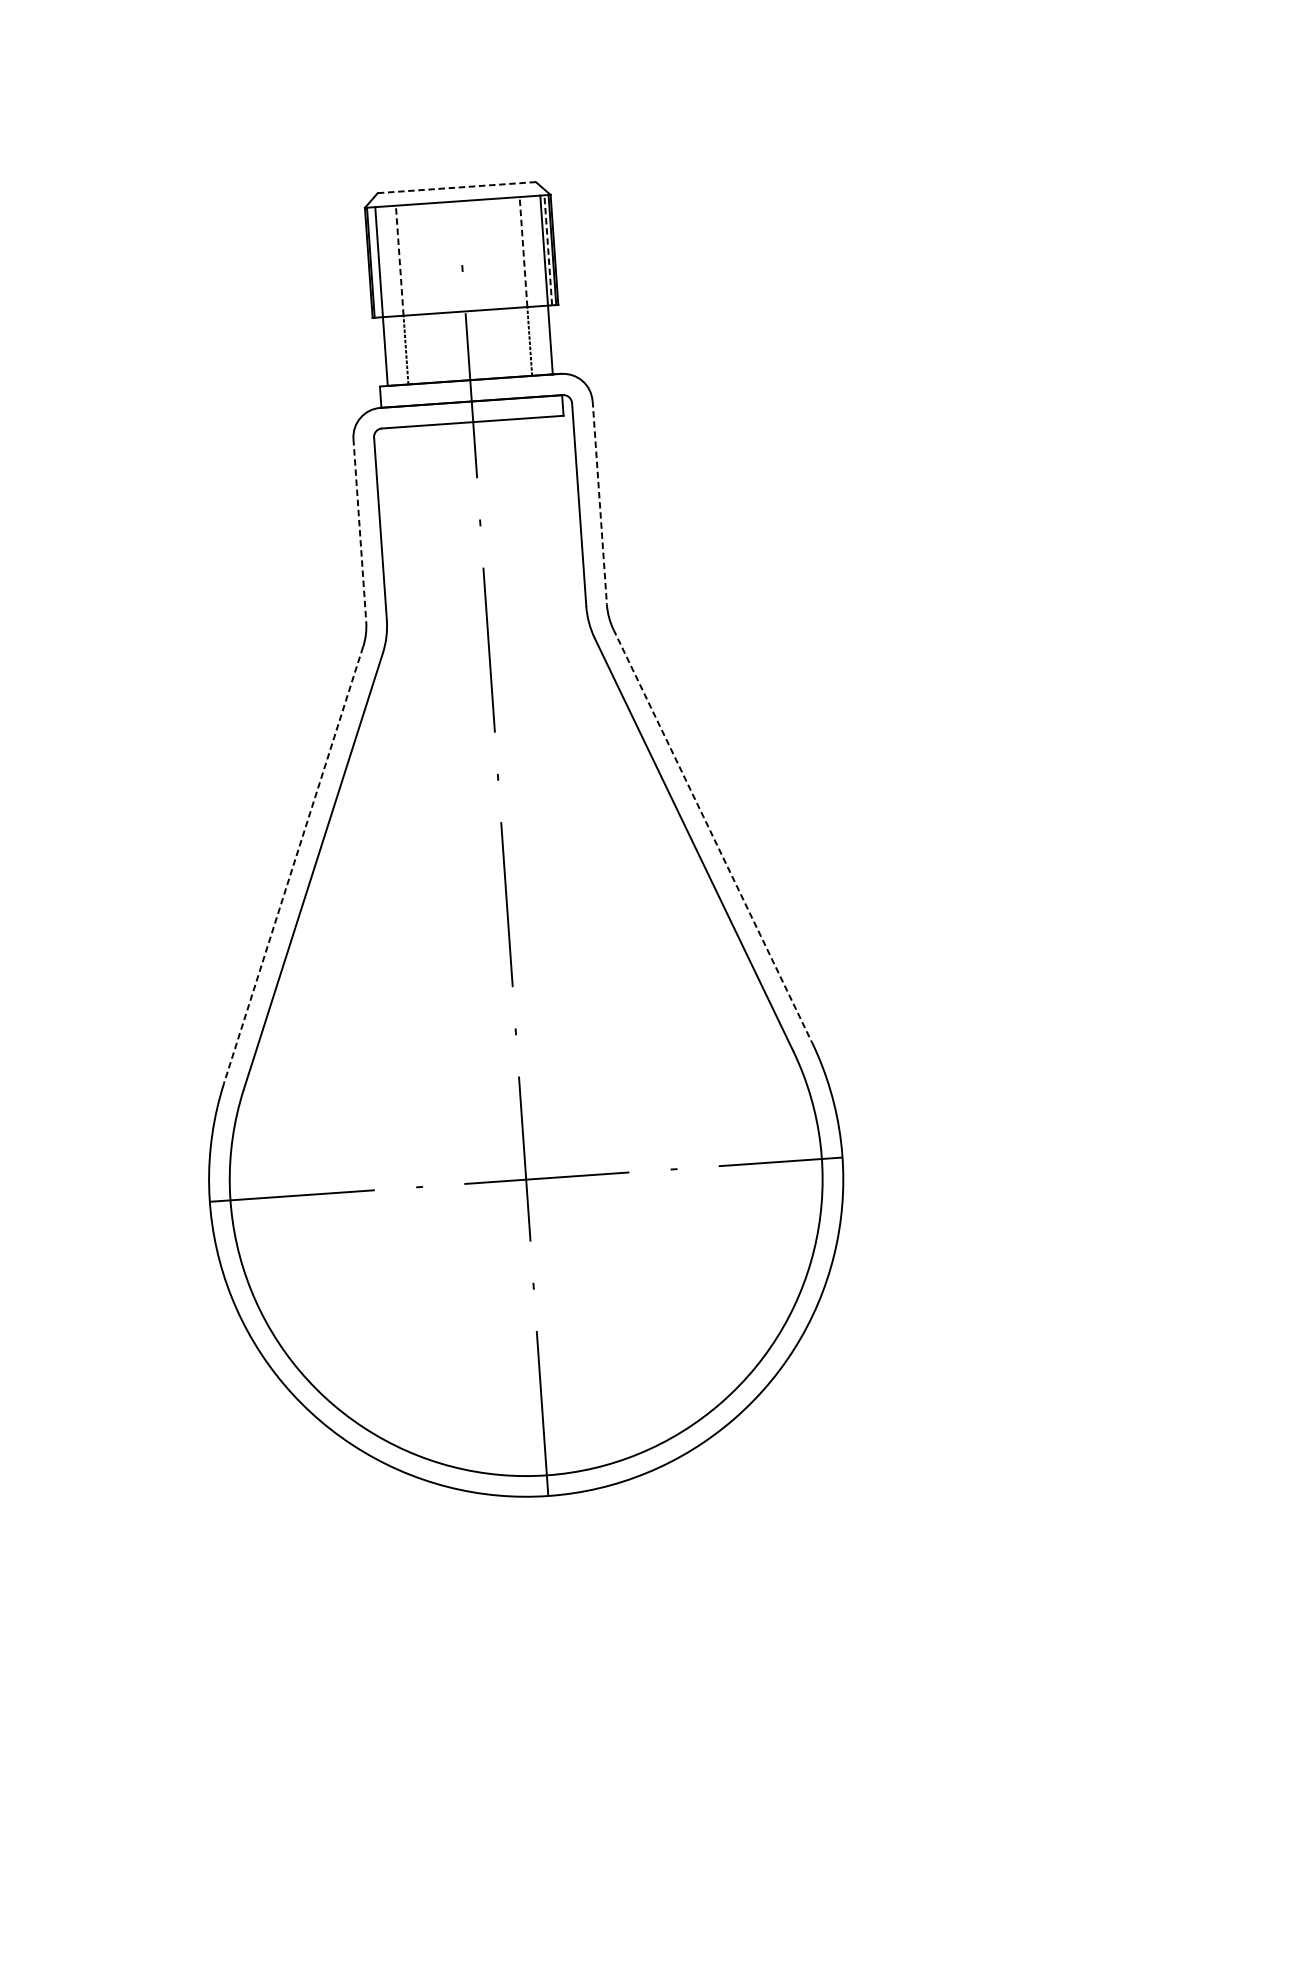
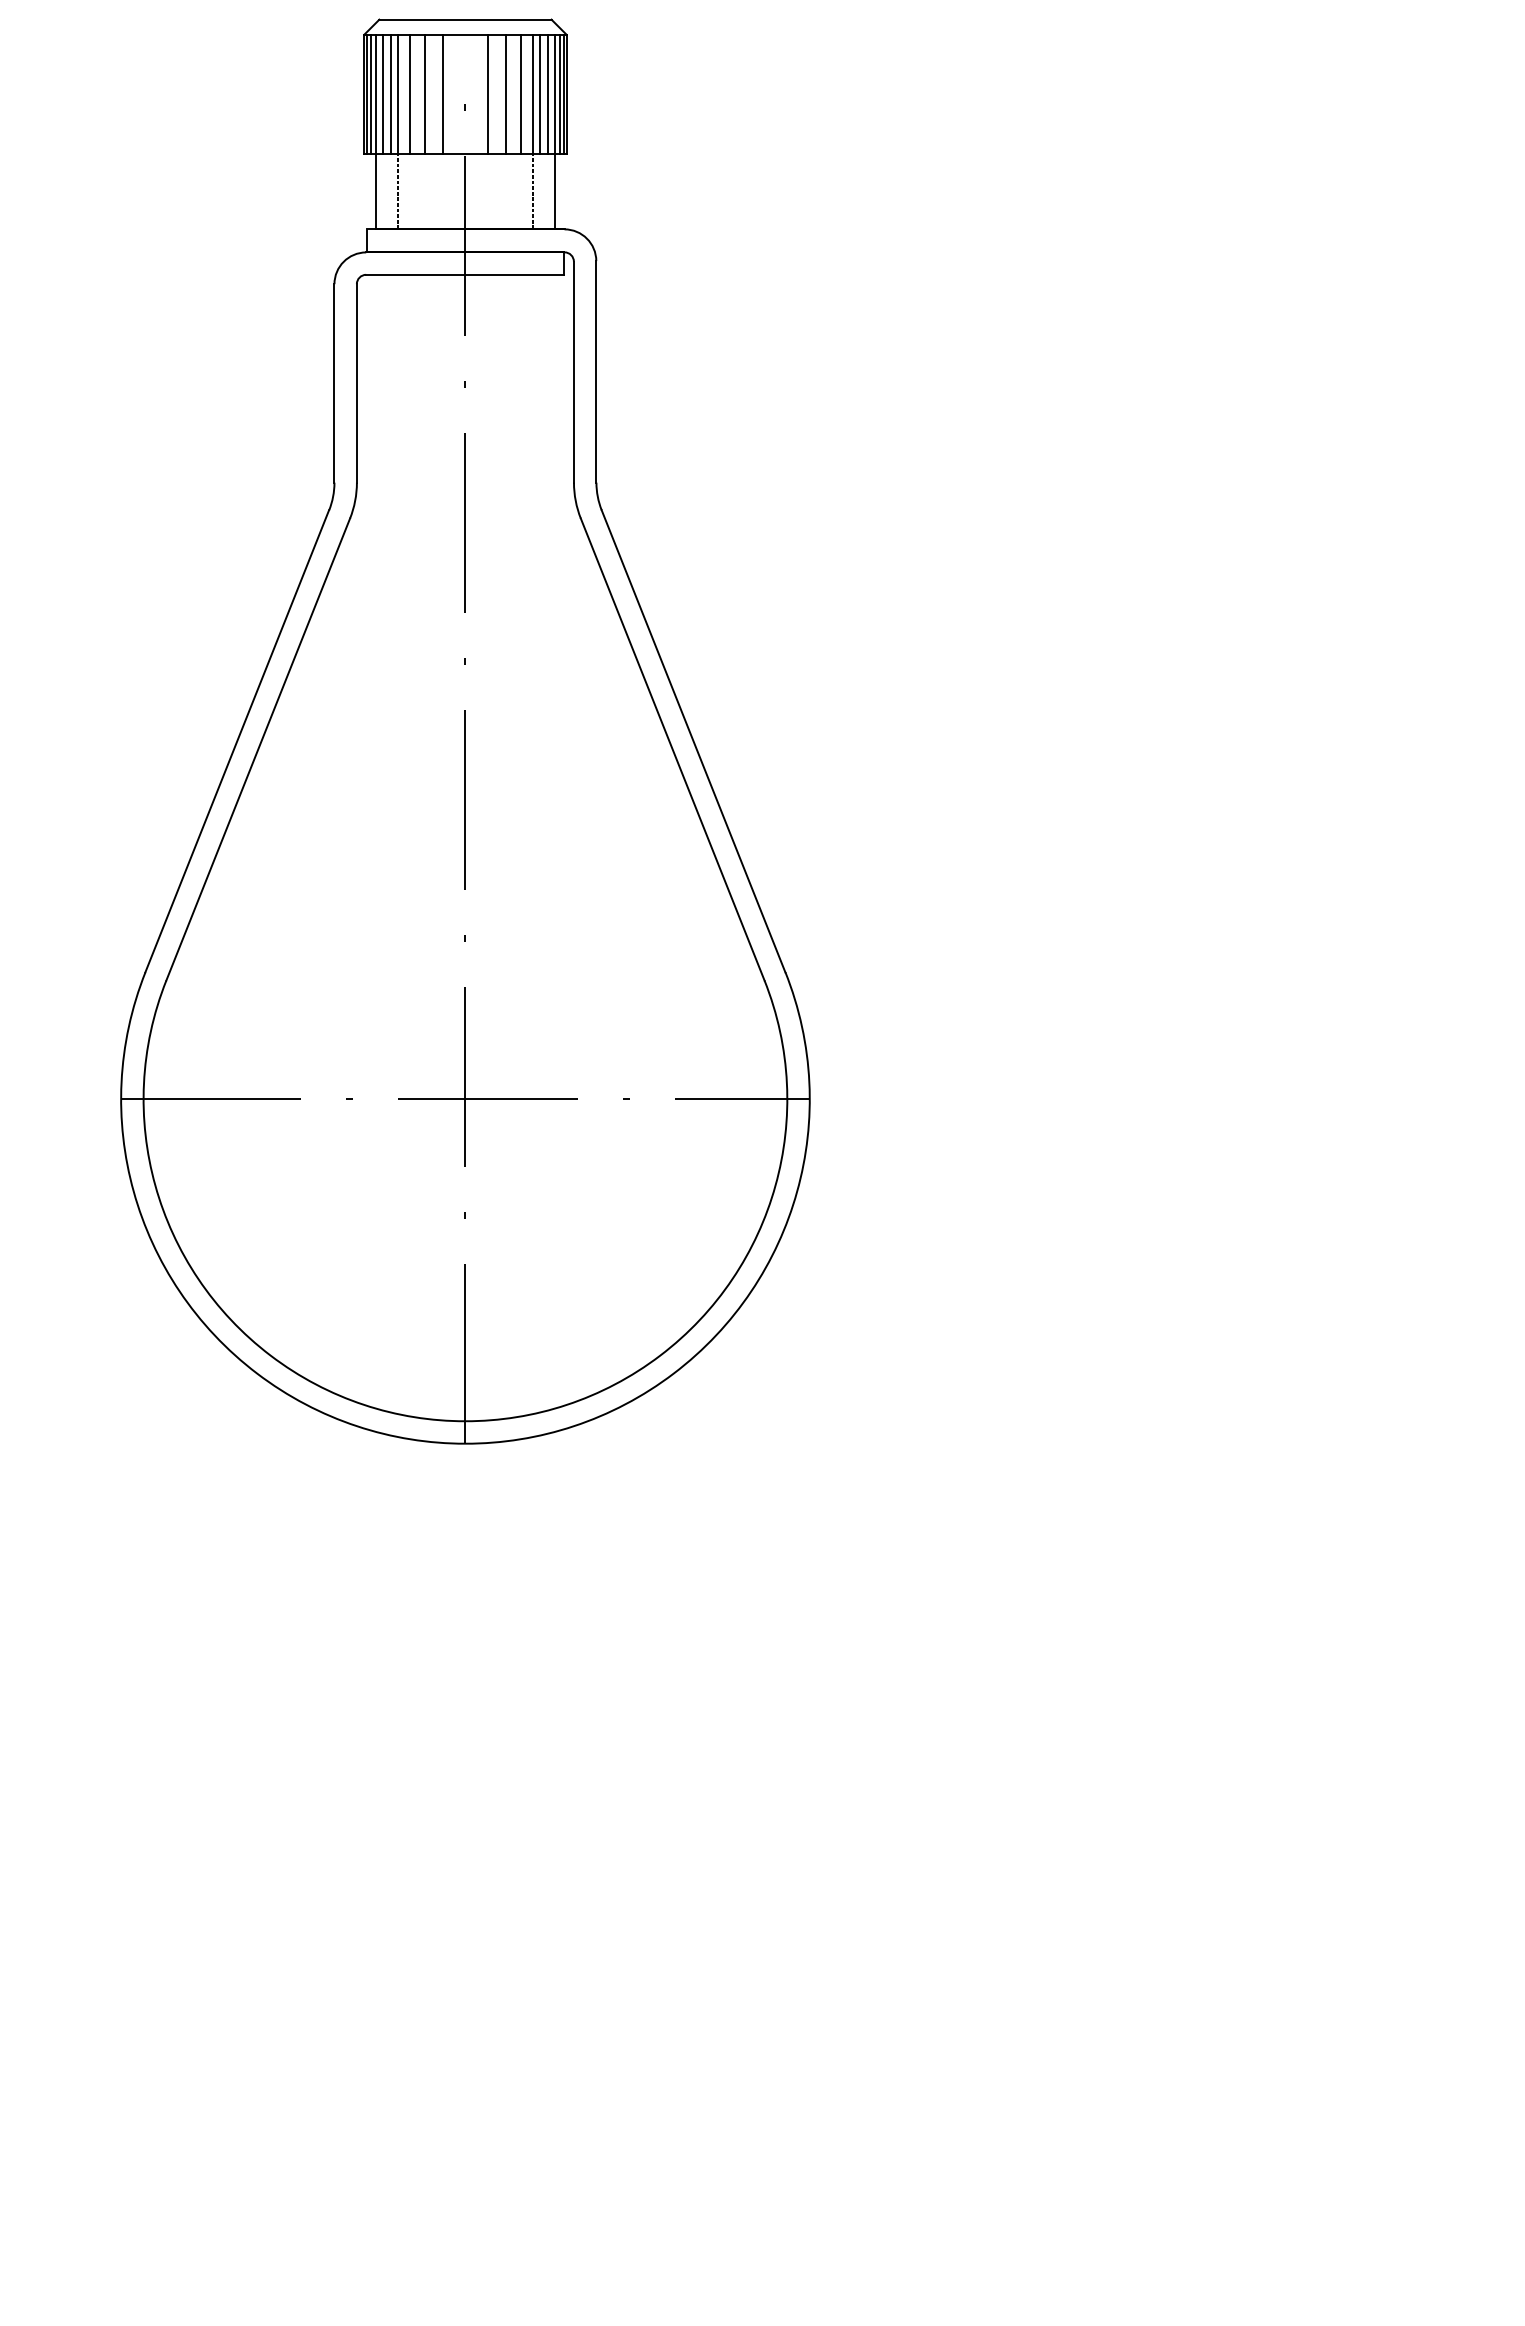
line: (455, 187) -> (464, 19), dashed -> solid
line: (548, 250) -> (559, 94), dashed -> solid
line: (530, 251) -> (540, 94), added
line: (537, 251) -> (547, 94), added
line: (512, 252) -> (520, 94), added
line: (523, 252) -> (532, 94), dashed -> solid
line: (498, 253) -> (505, 94), added
line: (481, 254) -> (487, 94), added
line: (441, 257) -> (443, 94), added
line: (424, 258) -> (425, 94), added
line: (411, 259) -> (410, 94), added
line: (400, 260) -> (398, 94), dashed -> solid
line: (386, 261) -> (383, 94), added
line: (392, 261) -> (390, 94), added
line: (375, 262) -> (371, 94), added
line: (599, 502) -> (596, 371), dashed -> solid
line: (359, 530) -> (334, 383), dashed -> solid
line: (712, 836) -> (693, 741), dashed -> solid
line: (293, 865) -> (237, 741), dashed -> solid

